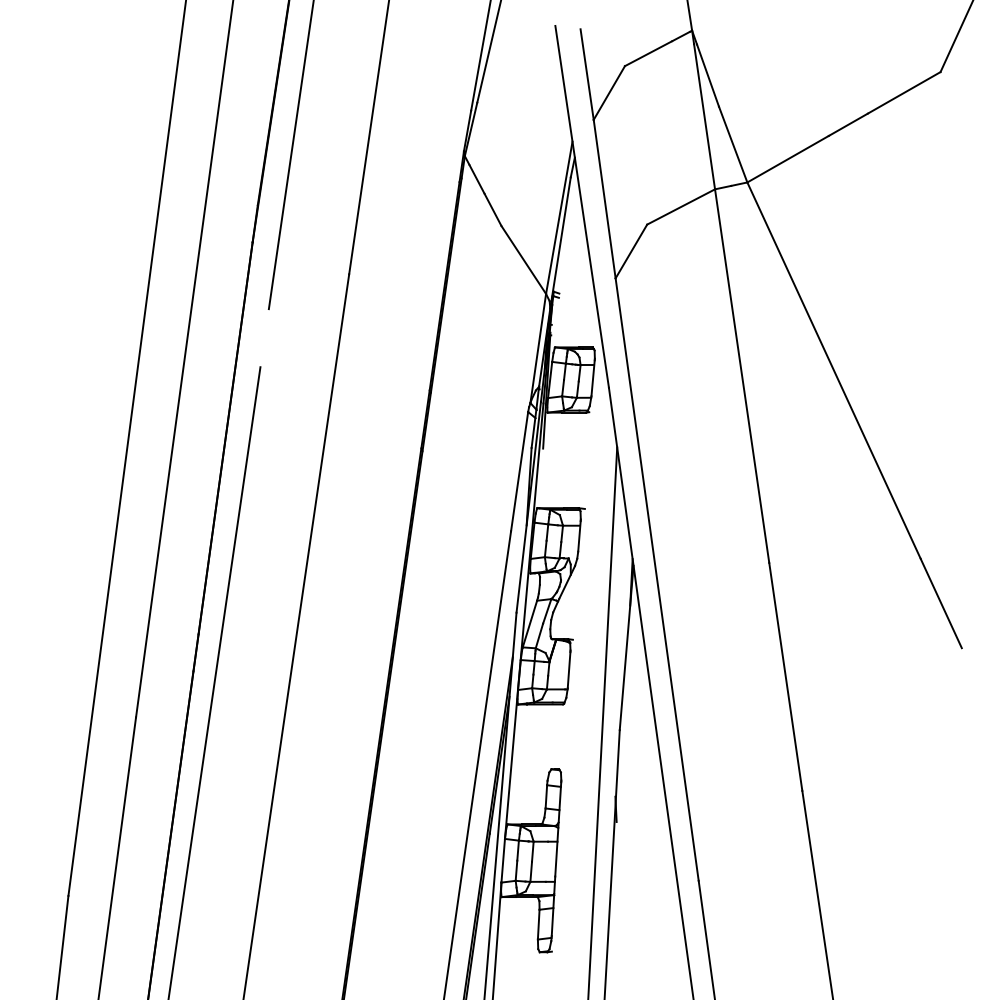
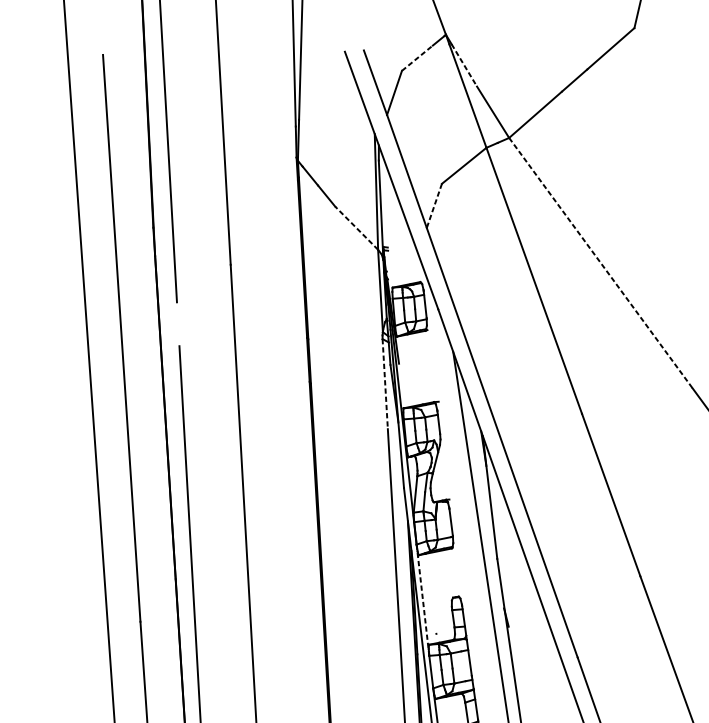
line: (648, 53) -> (417, 58), solid -> dashed
line: (708, 75) -> (464, 65), solid -> dashed
line: (631, 251) -> (434, 205), solid -> dashed
line: (523, 259) -> (356, 227), solid -> dashed
line: (834, 371) -> (601, 263), solid -> dashed
line: (519, 472) -> (385, 384), solid -> dashed
line: (511, 764) -> (422, 600), solid -> dashed

